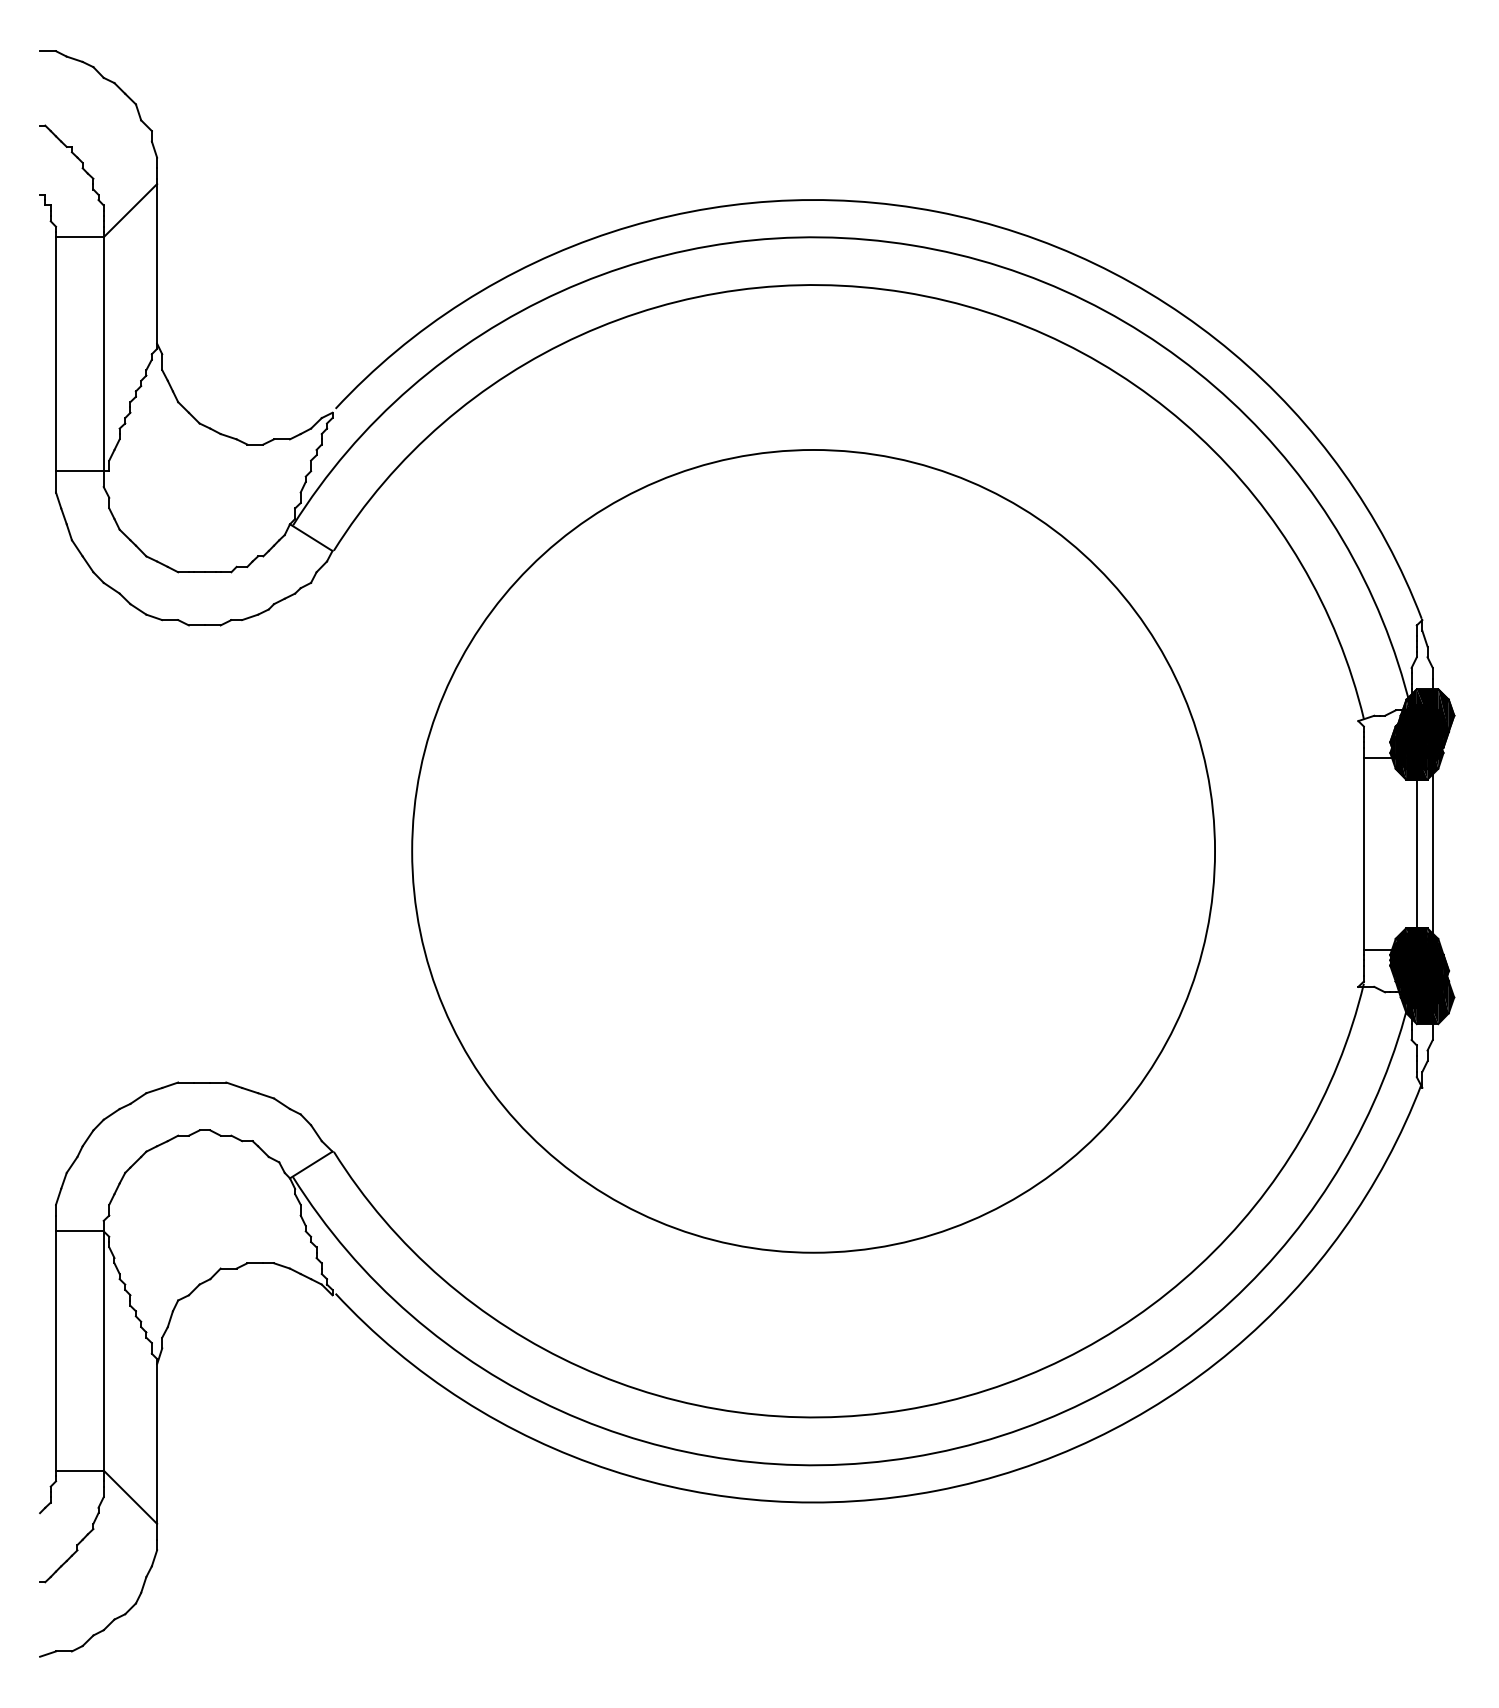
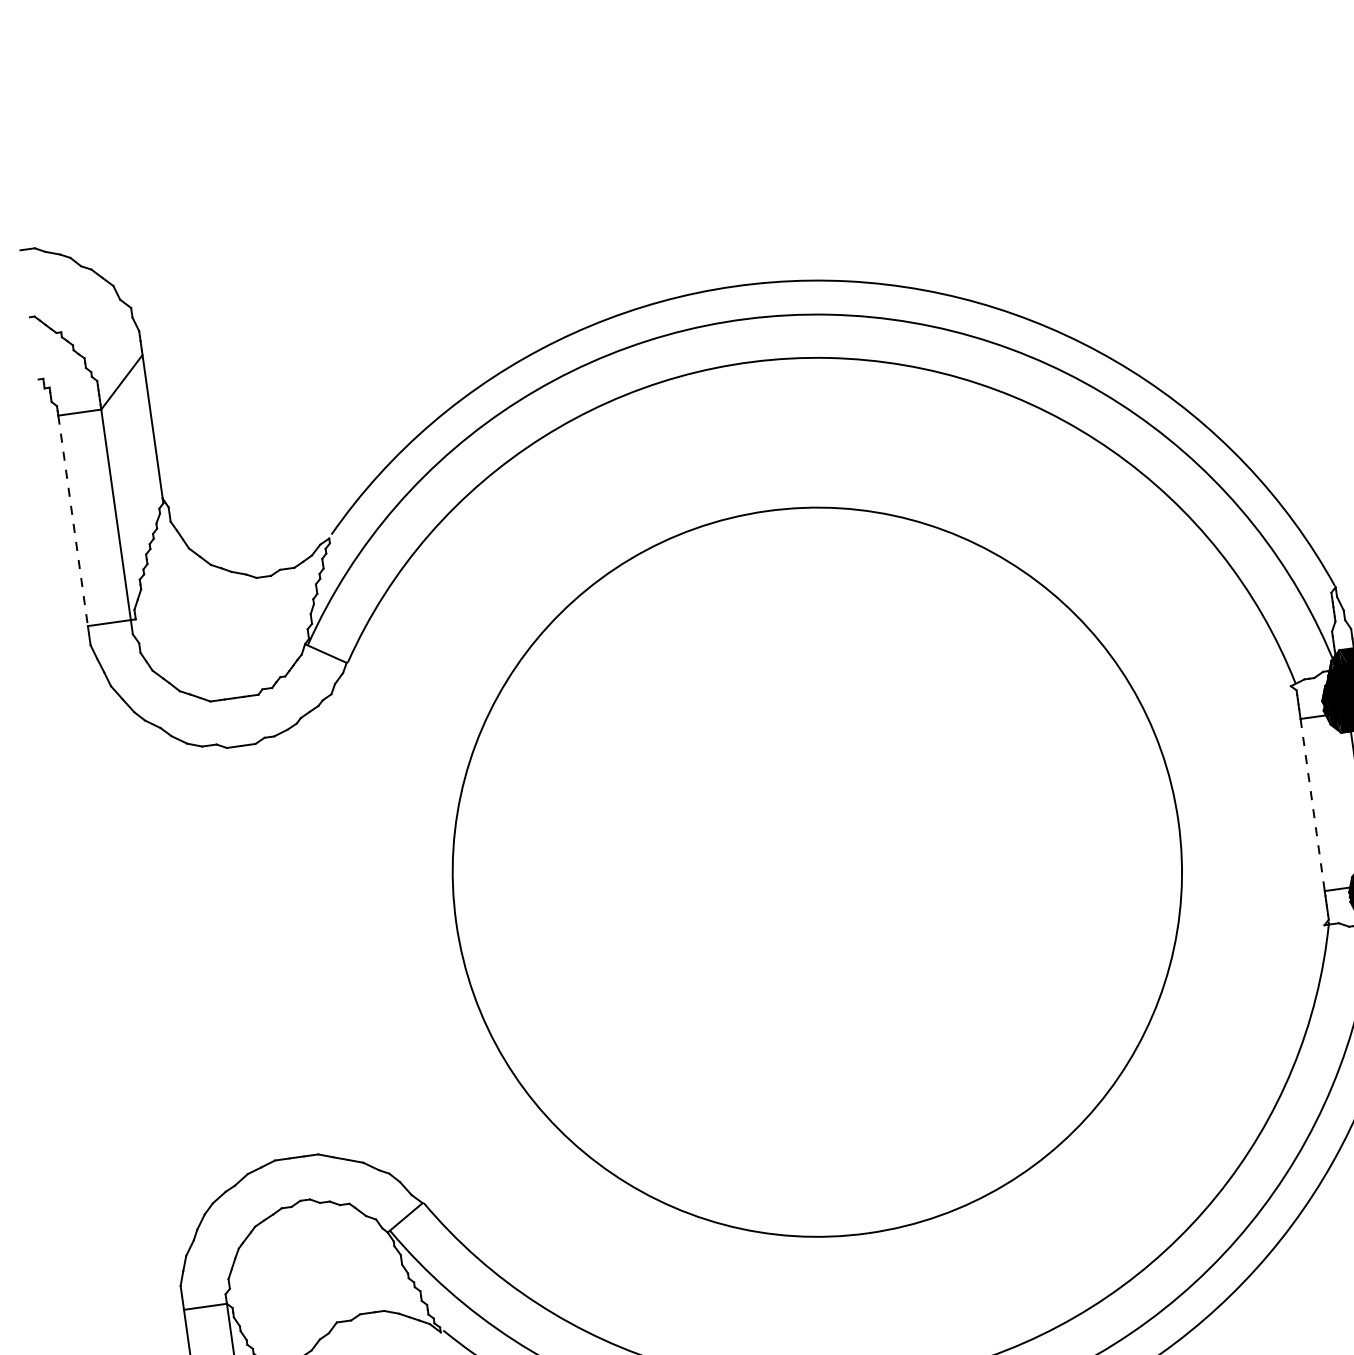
line: (56, 354) -> (73, 521), solid -> dashed
line: (1363, 853) -> (1312, 804), solid -> dashed

